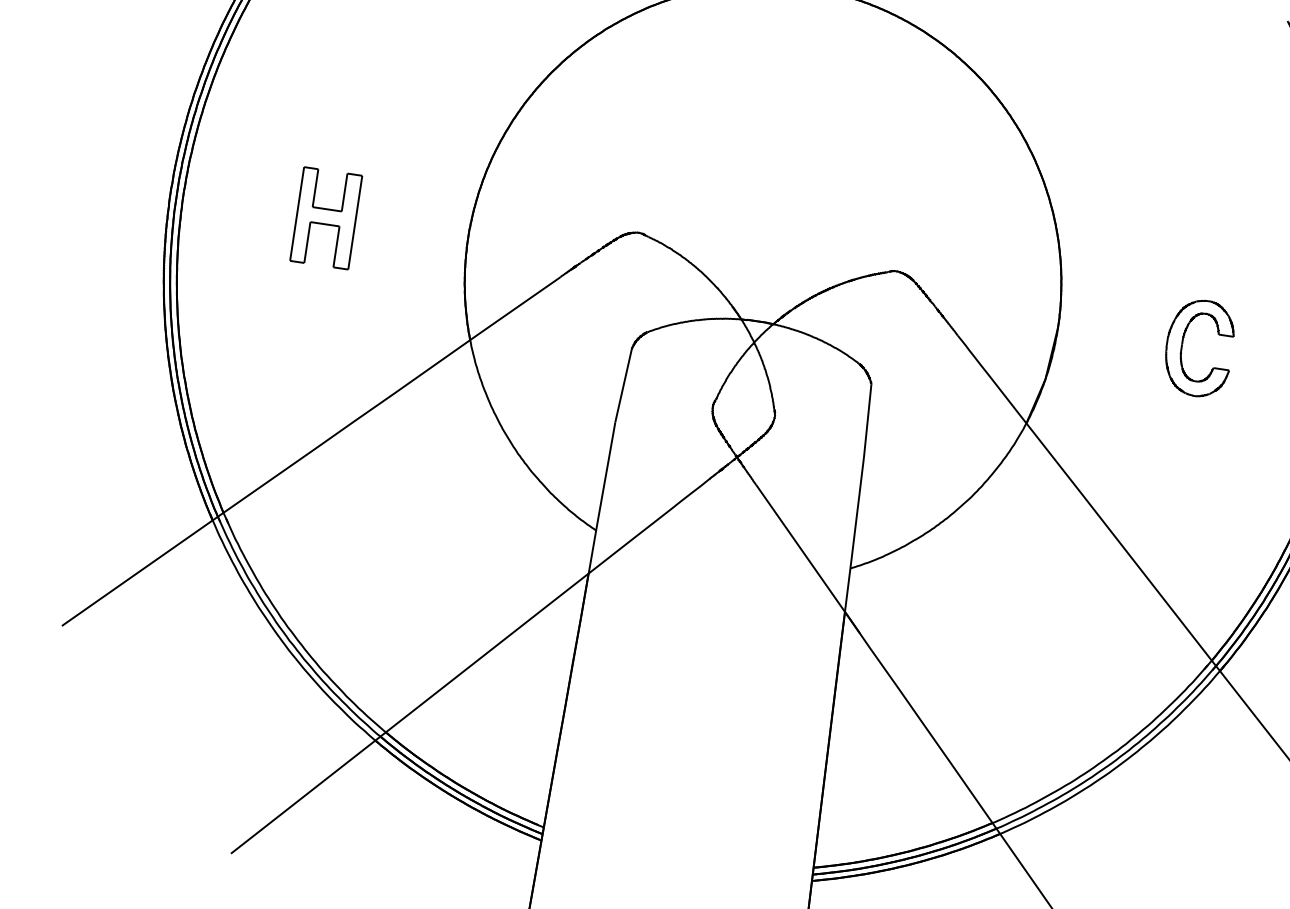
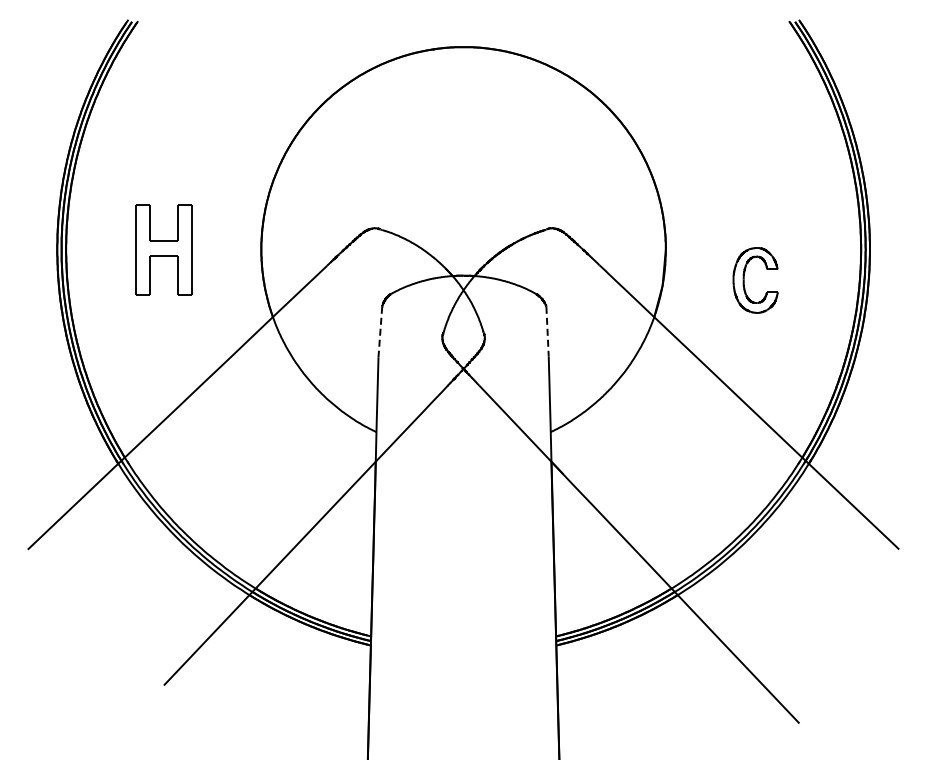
part: (325, 217) -> (163, 249), size x1.4
part: (1183, 345) -> (744, 280), moved
line: (623, 386) -> (380, 332), solid -> dashed
line: (867, 421) -> (547, 331), solid -> dashed

